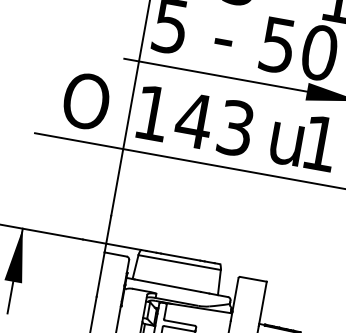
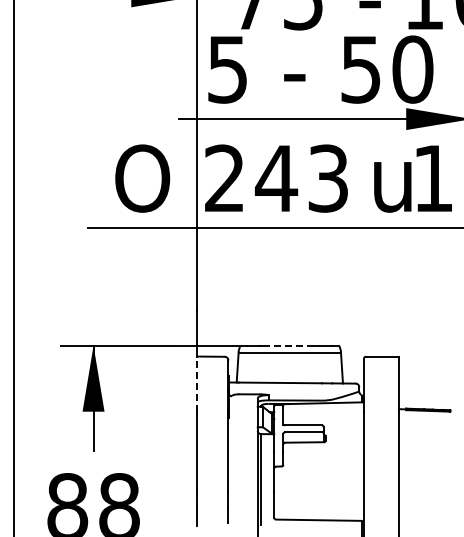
text: (152, 112) -> (224, 177), 143 -> 243
line: (180, 256) -> (289, 345), solid -> dashed
line: (100, 274) -> (197, 384), solid -> dashed

